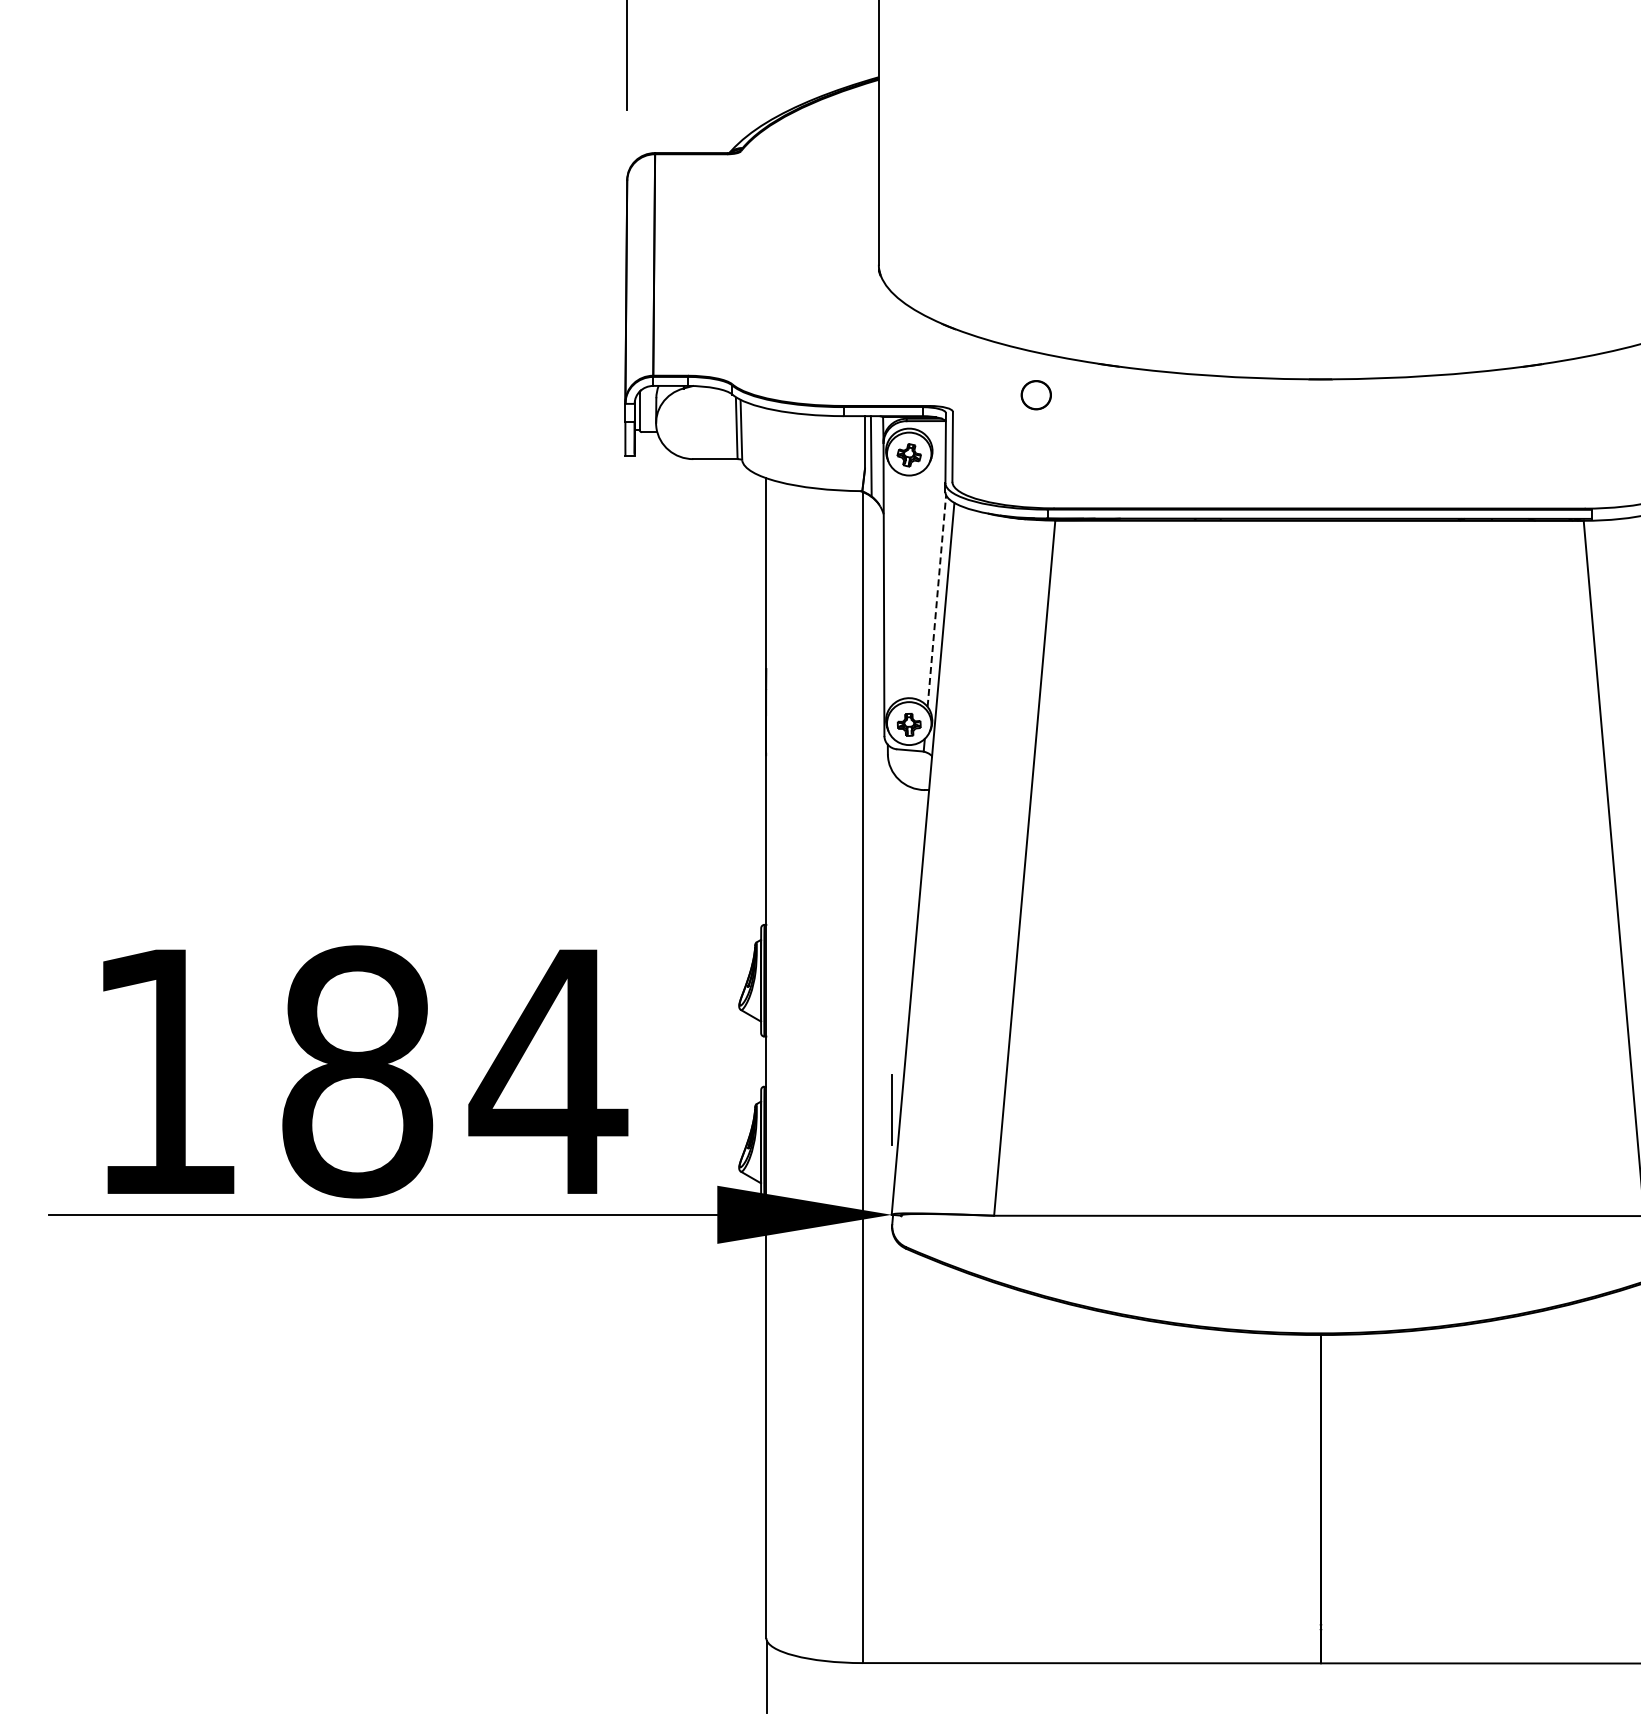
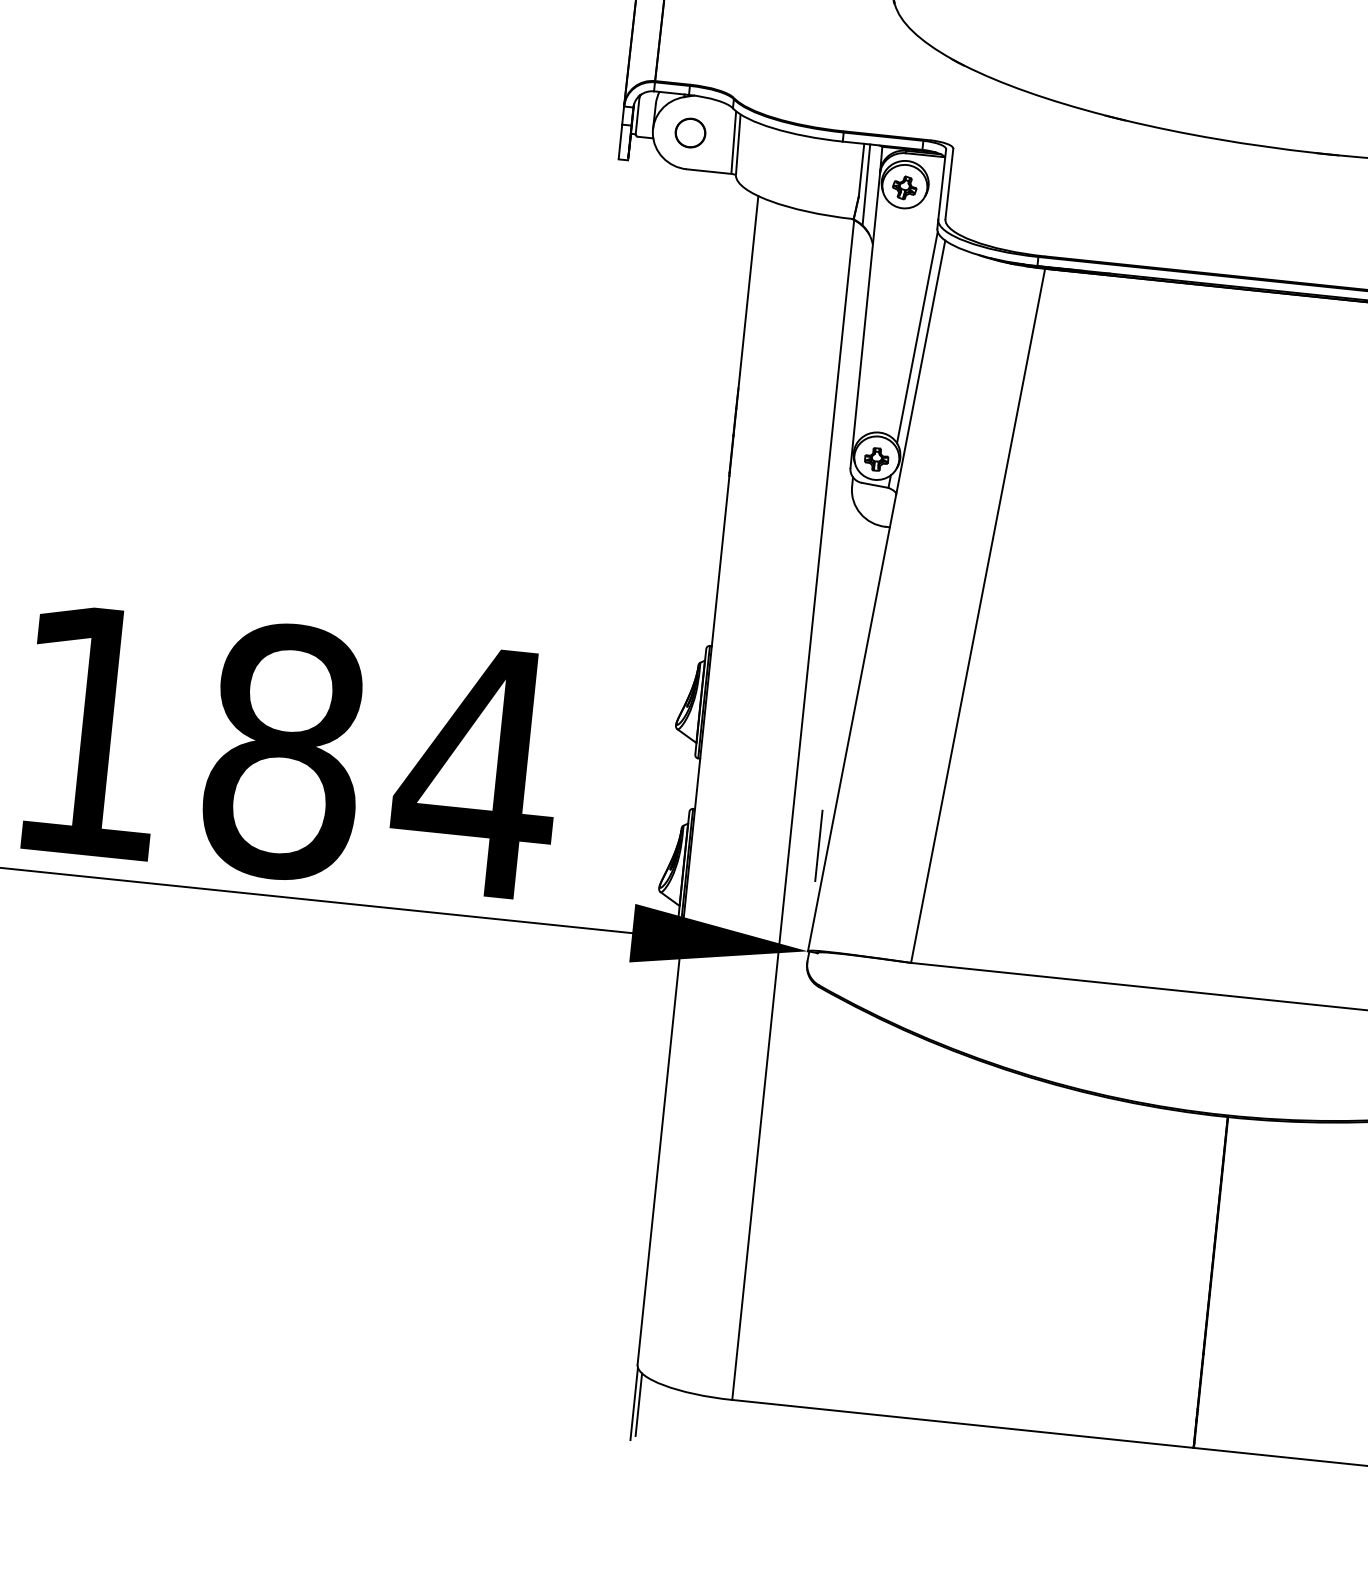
part: (1035, 395) -> (689, 133), moved
line: (936, 600) -> (917, 337), dashed -> solid
line: (771, 1677) -> (638, 1404), added

